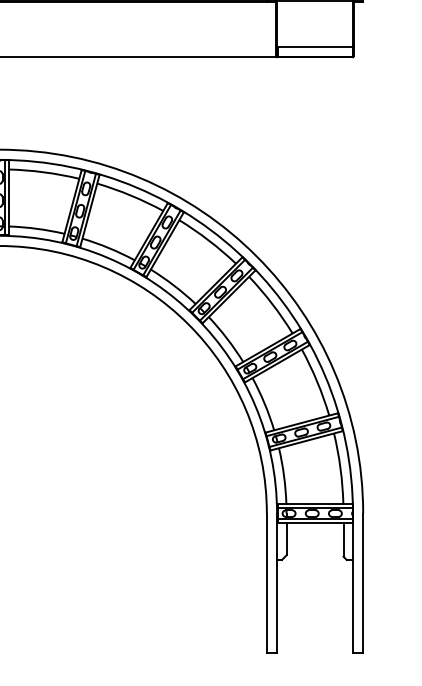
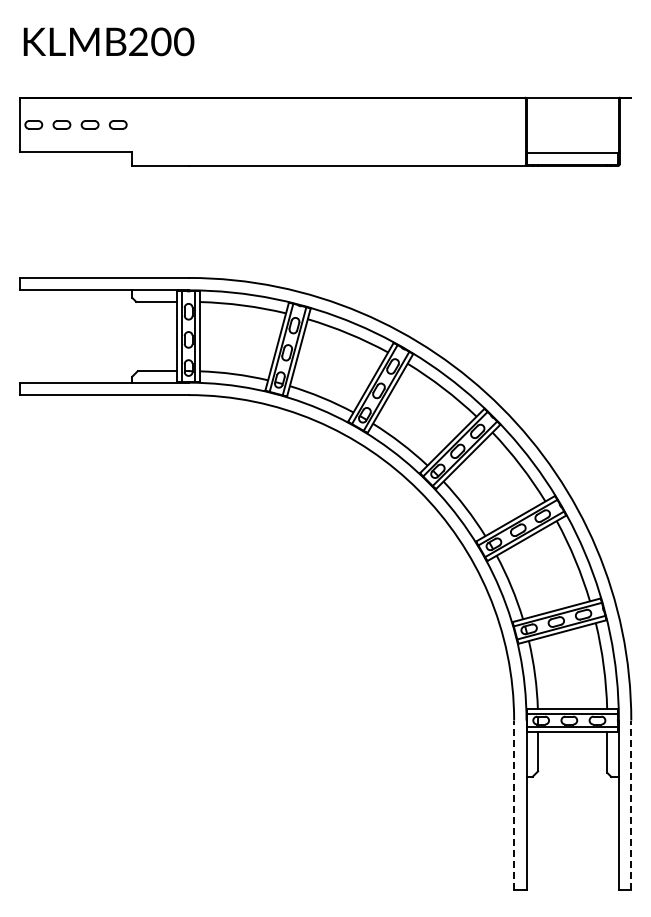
line: (267, 582) -> (514, 804), solid -> dashed
line: (363, 582) -> (631, 804), solid -> dashed

